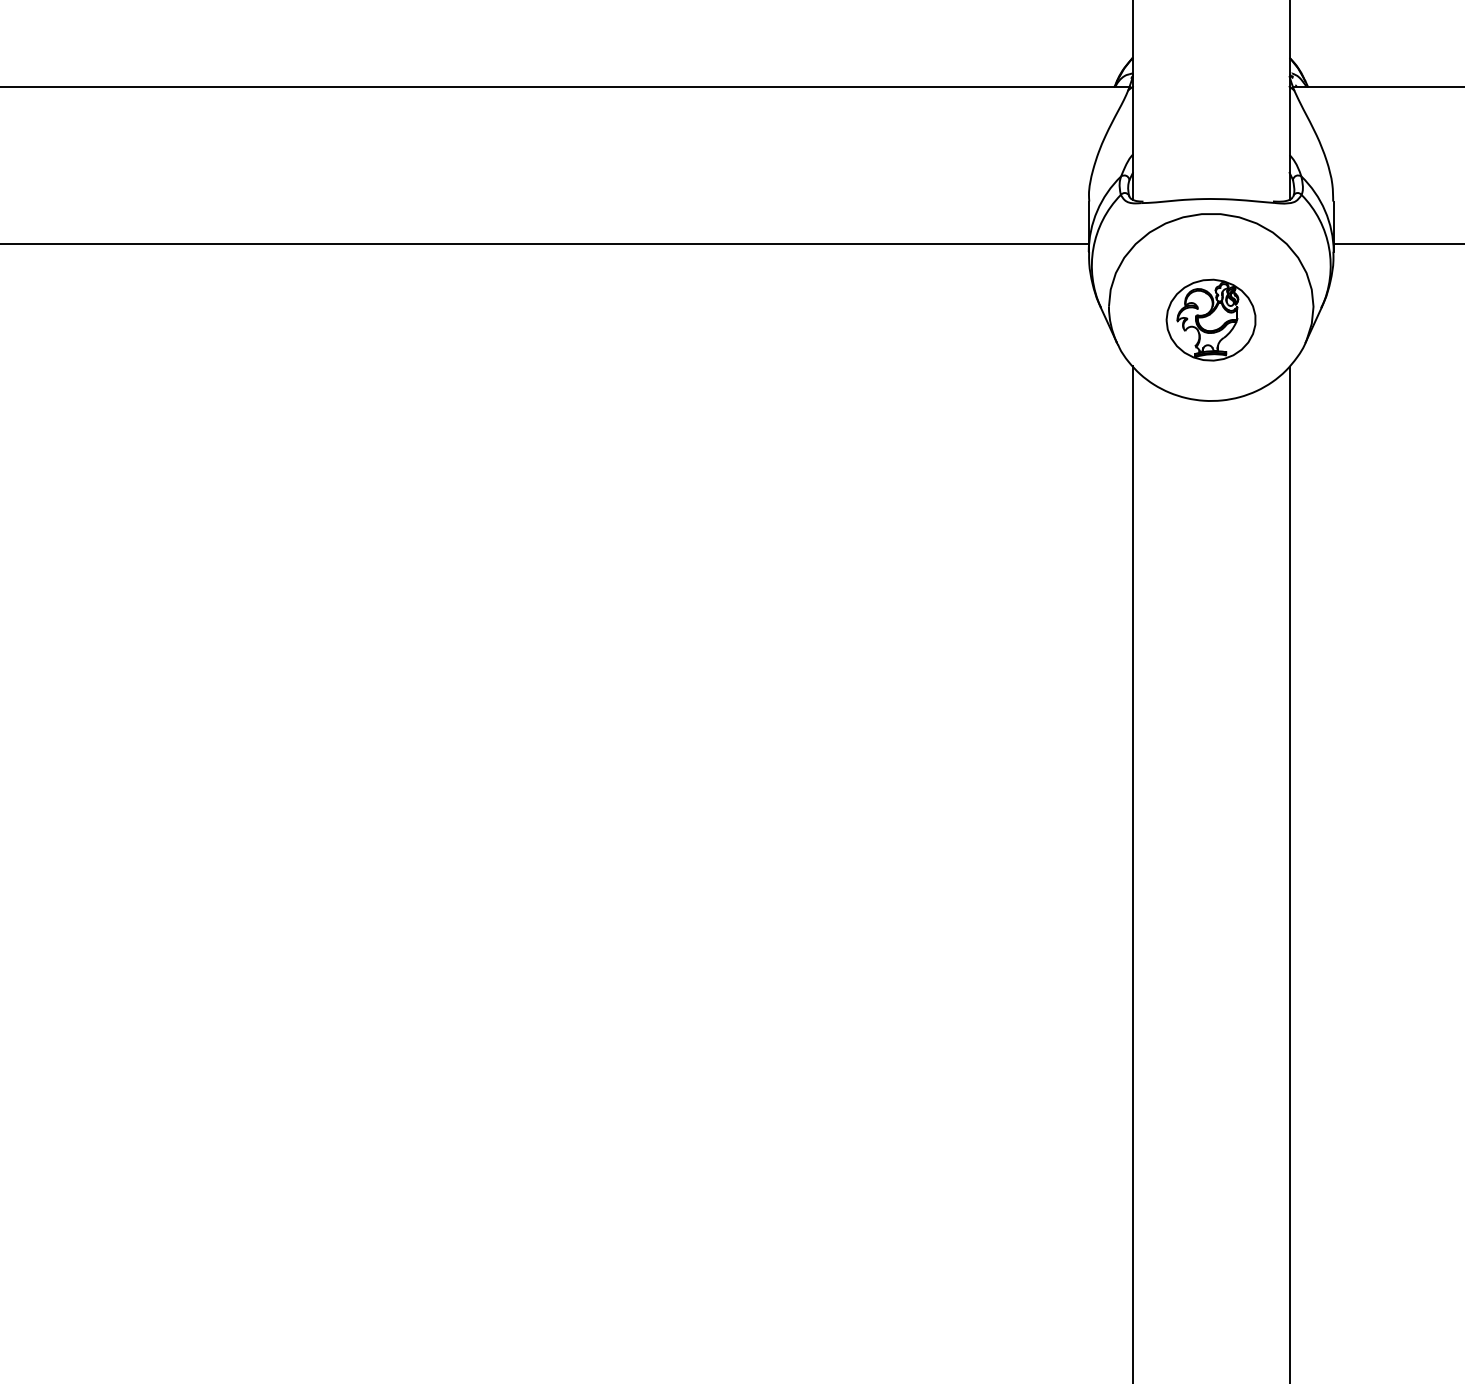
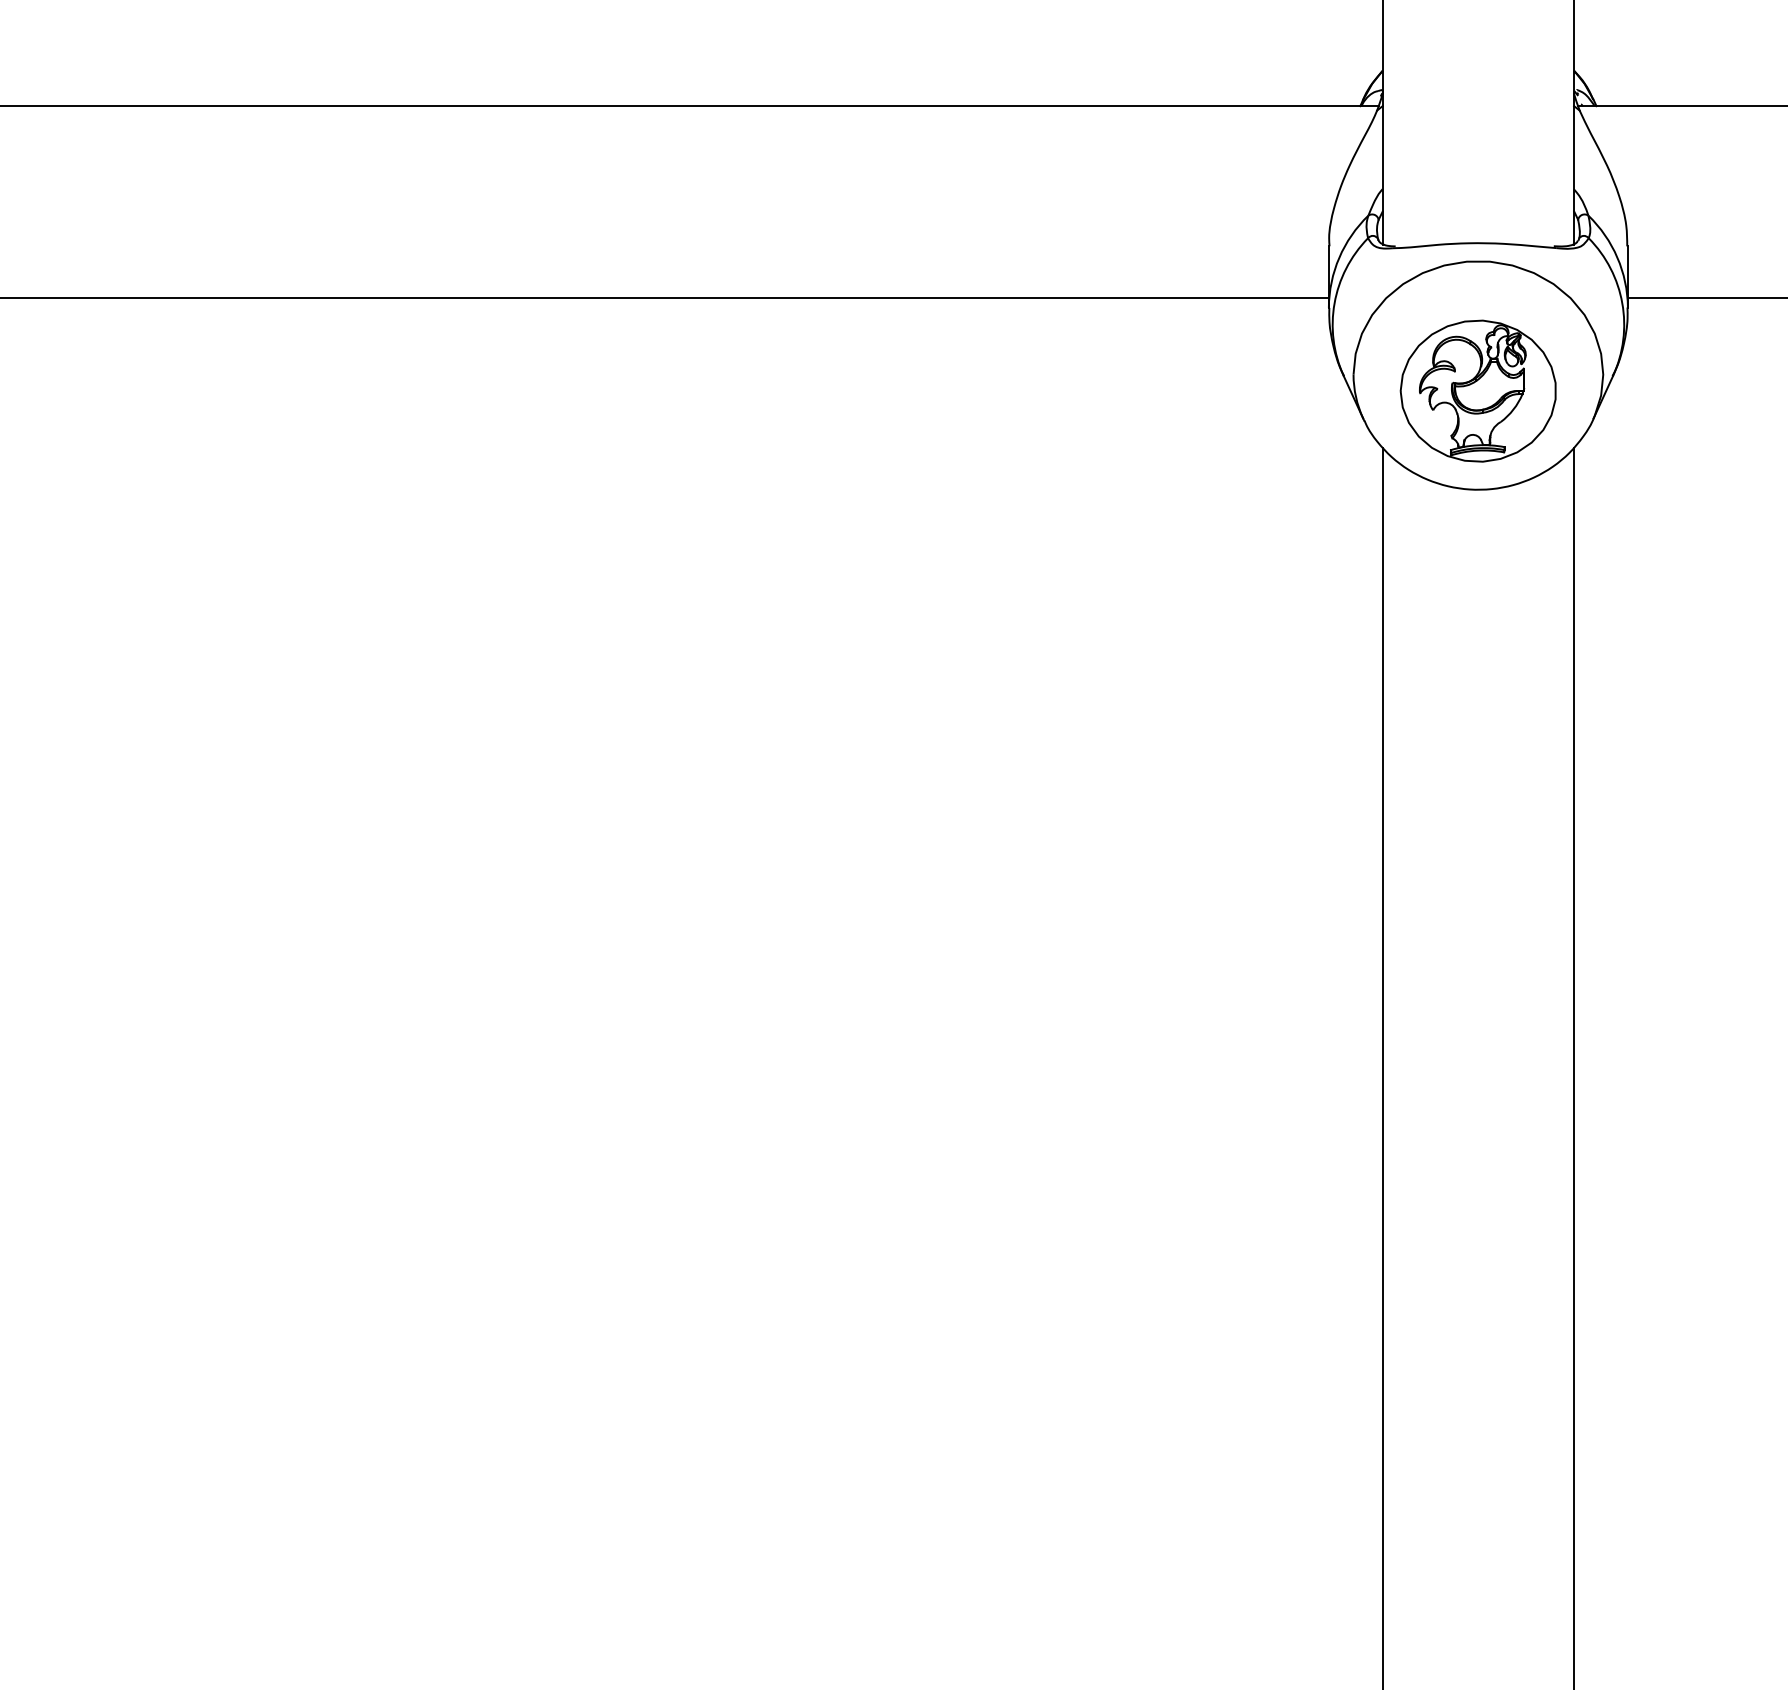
part: (1210, 319) -> (1477, 390), size x1.43

